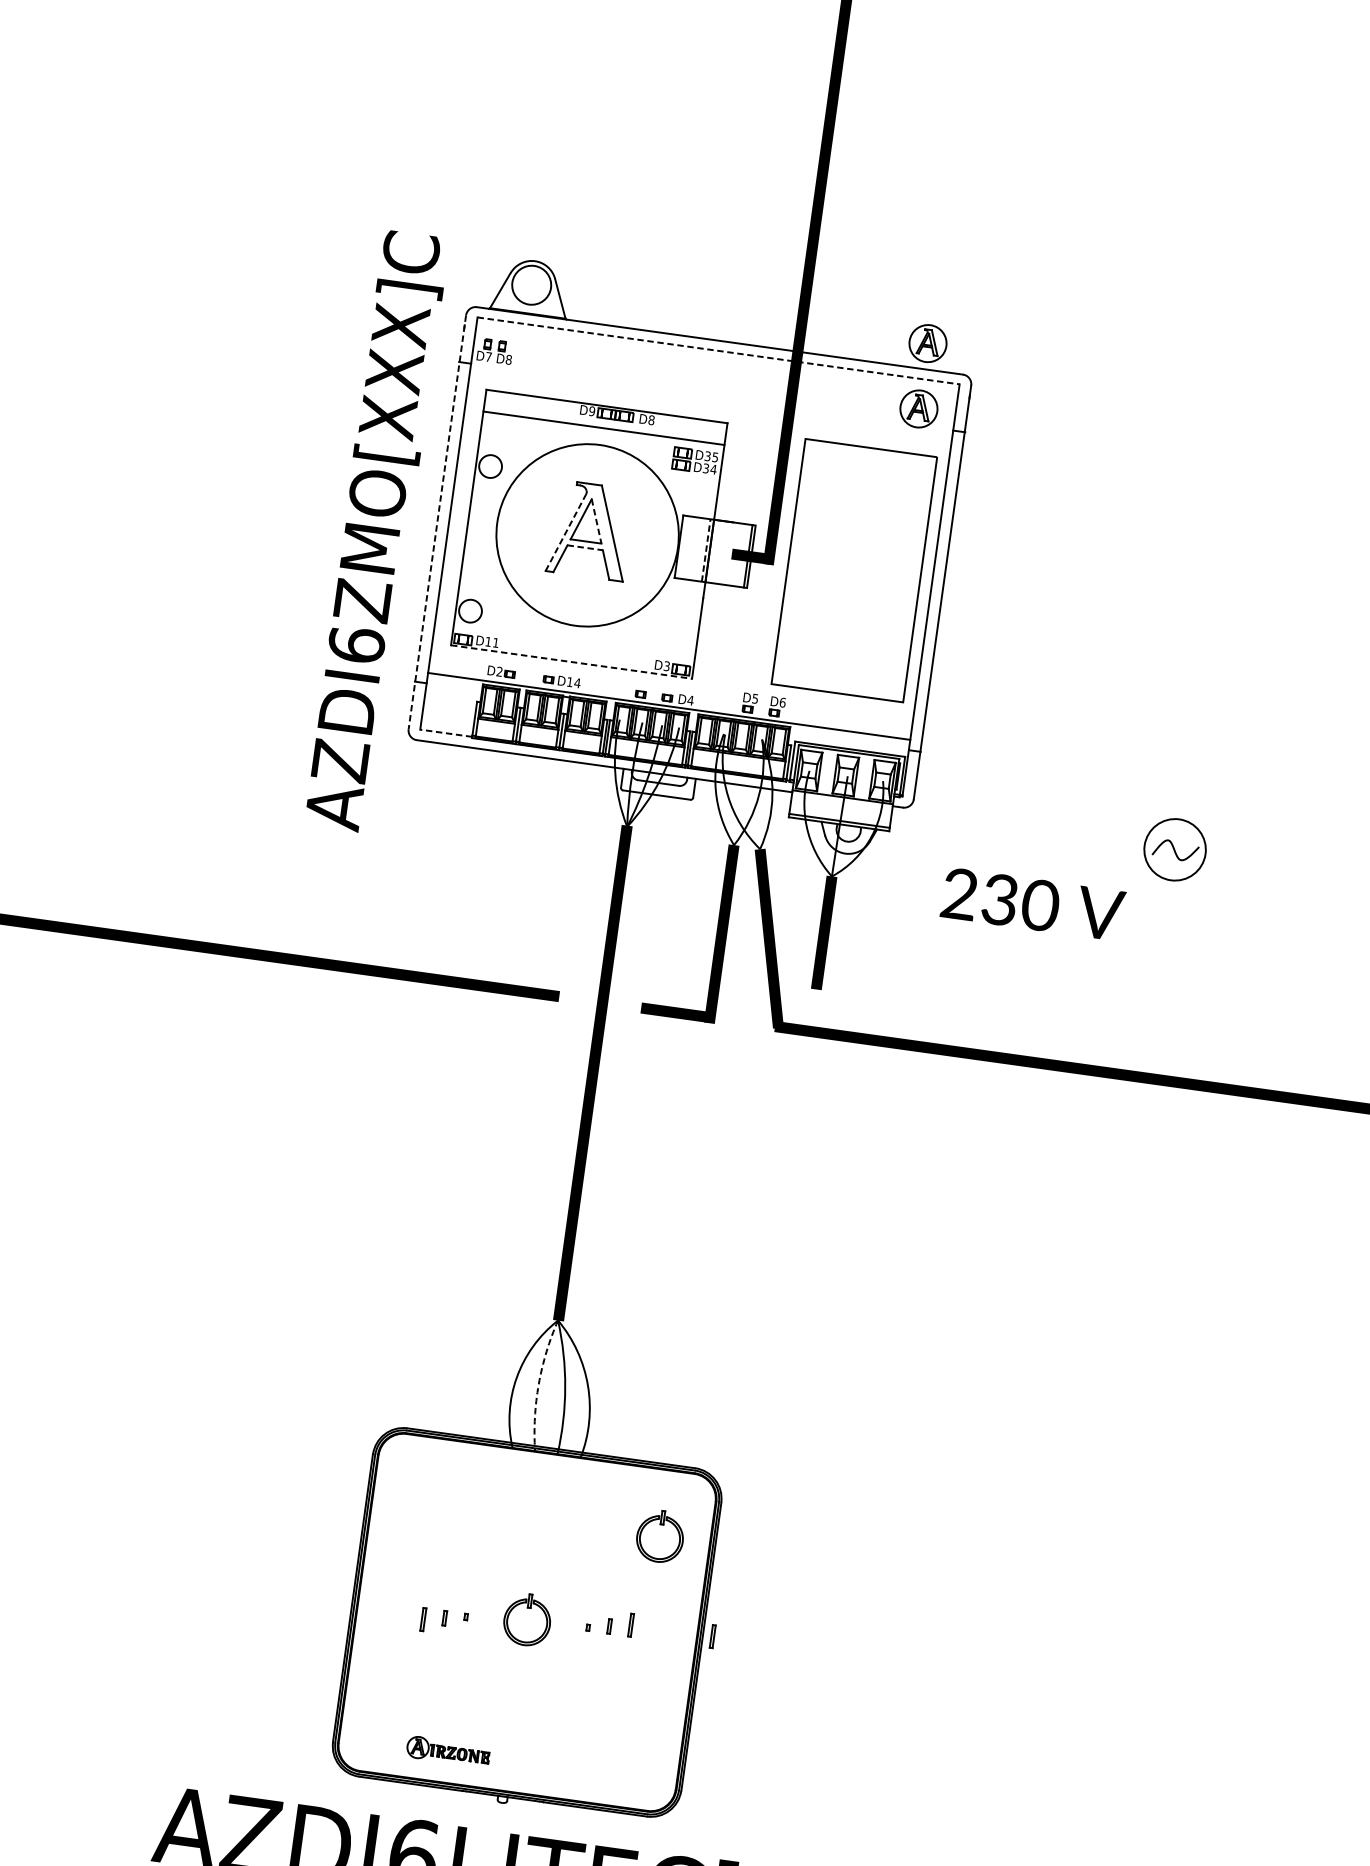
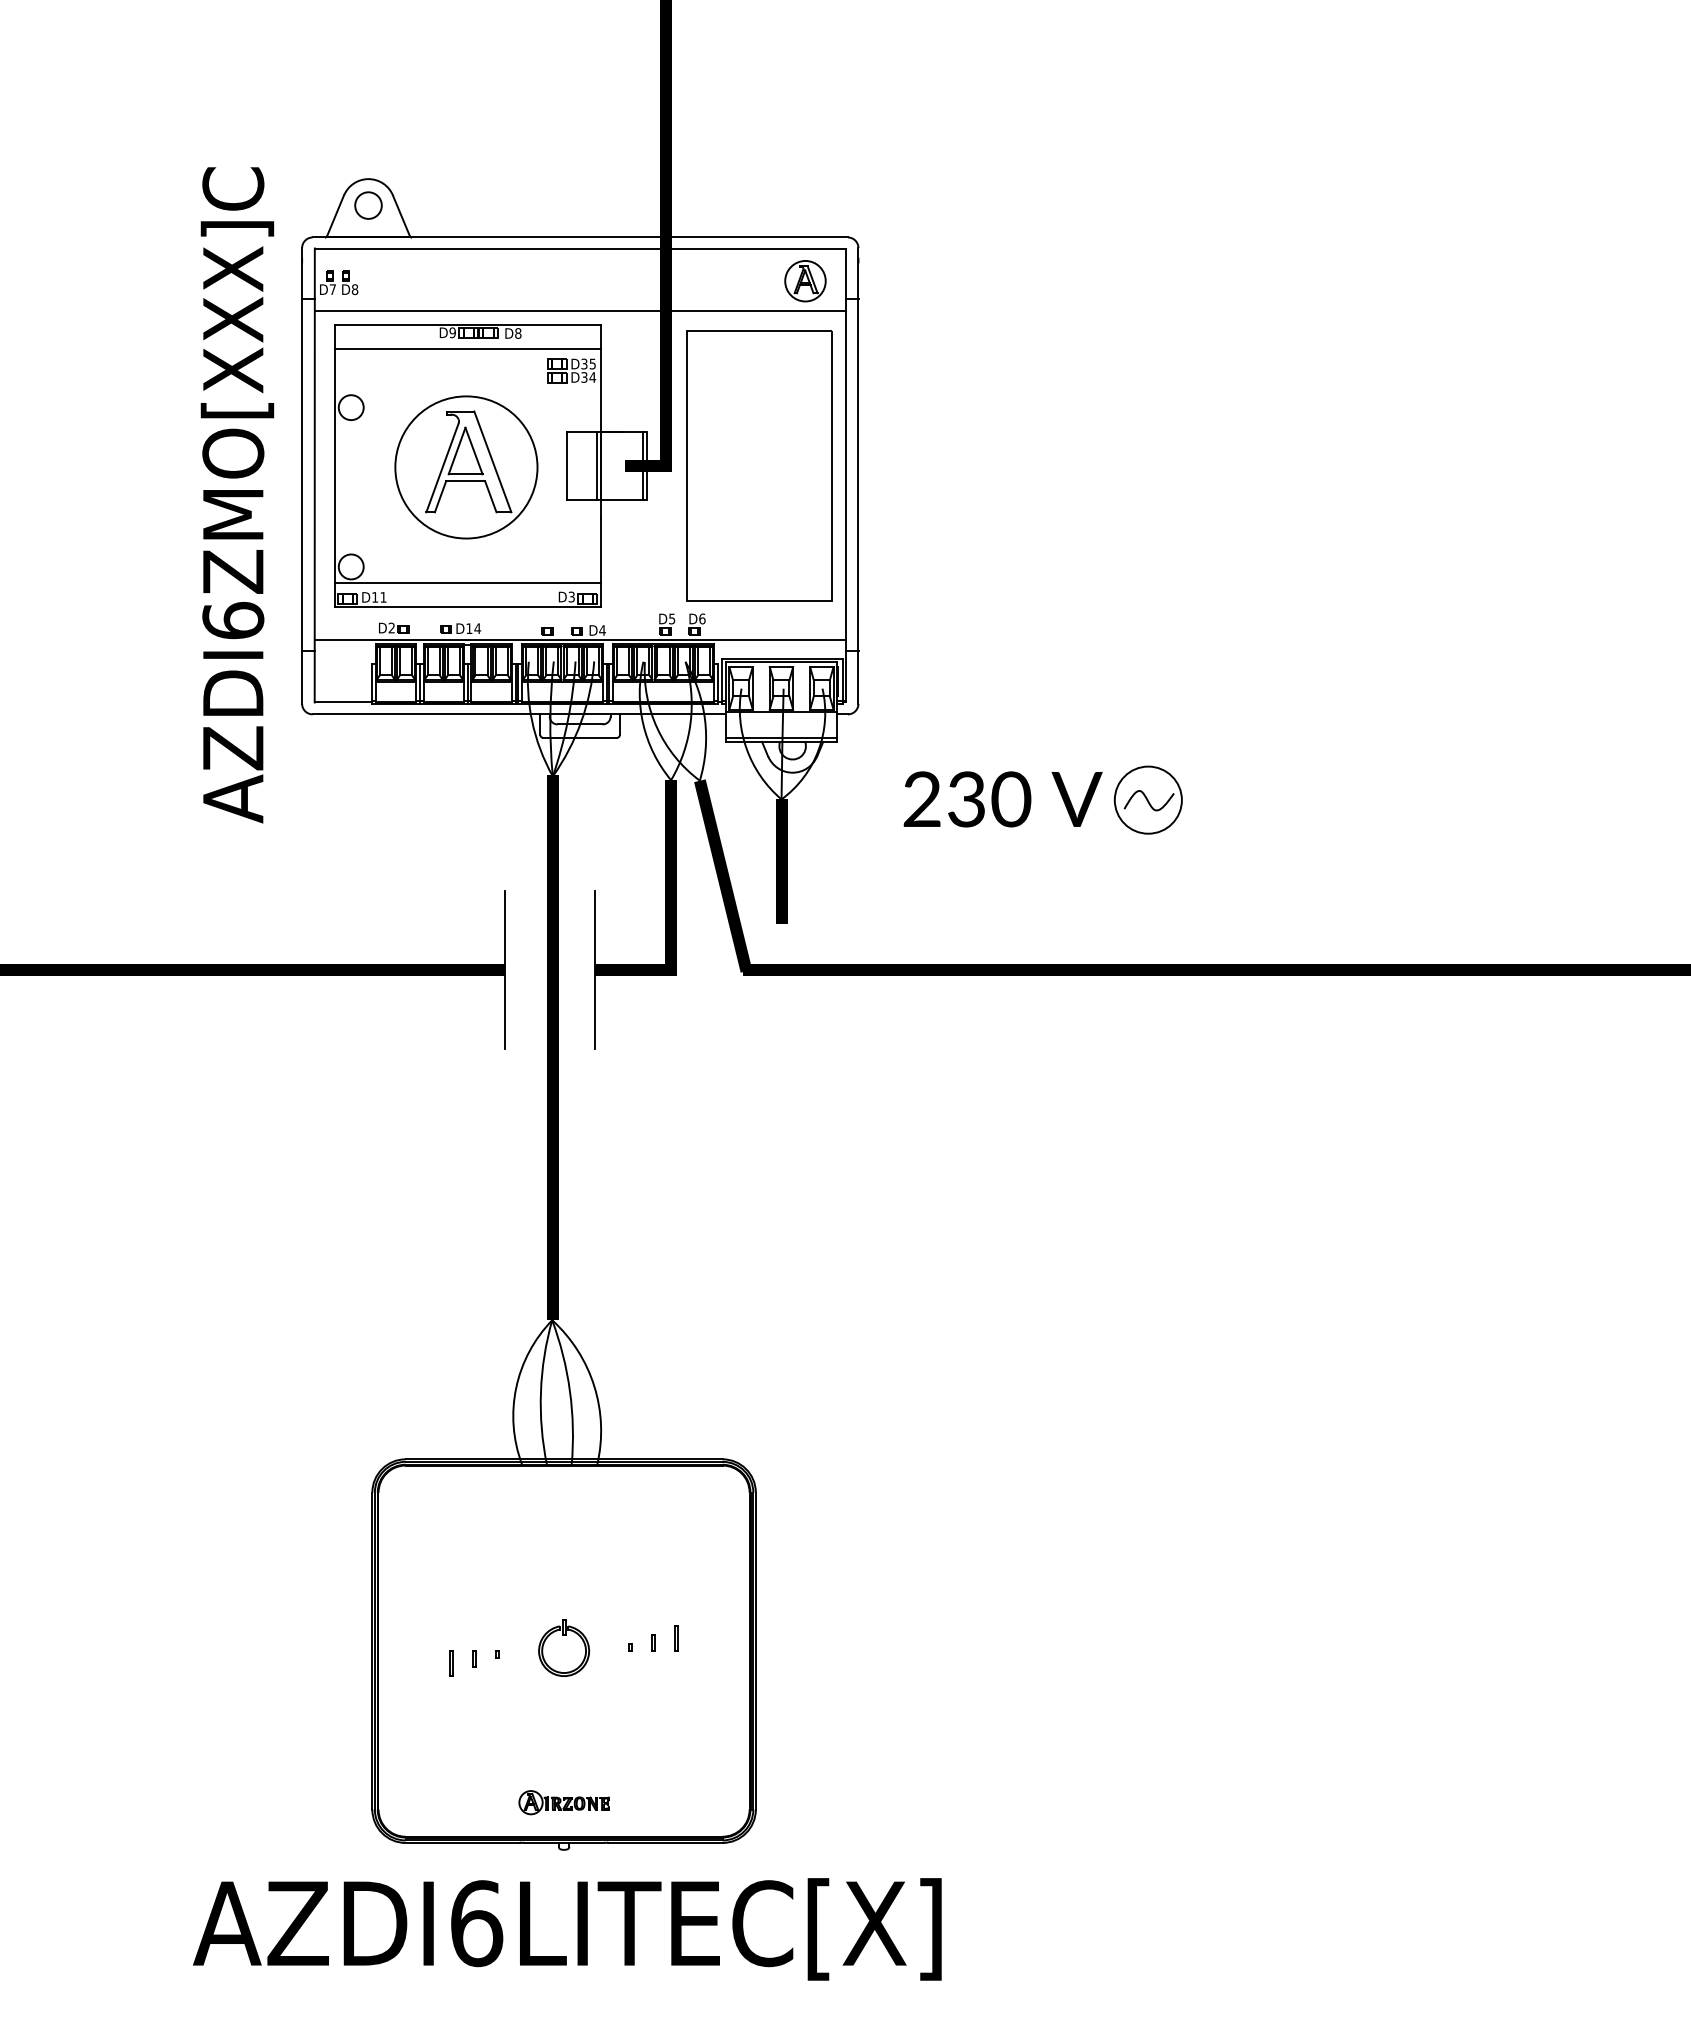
circle: (531, 285) -> (368, 205), size x0.62
part: (928, 343) -> (805, 209), removed
line: (718, 350) -> (580, 248), dashed -> solid
line: (710, 407) -> (579, 310), added
line: (596, 521) -> (474, 451), dashed -> solid
line: (437, 522) -> (302, 475), dashed -> solid
line: (565, 532) -> (442, 467), dashed -> solid
circle: (587, 535) -> (466, 467), size x0.71
line: (585, 548) -> (466, 481), dashed -> solid
line: (705, 549) -> (596, 465), dashed -> solid
line: (574, 639) -> (467, 582), added
line: (571, 661) -> (468, 606), dashed -> solid
line: (446, 733) -> (343, 702), dashed -> solid
part: (1174, 849) -> (1147, 799), moved
line: (559, 996) -> (505, 969), added
line: (641, 1008) -> (595, 970), added
arc: (538, 1384) -> (540, 1392), dashed -> solid
part: (662, 1524) -> (695, 1525), removed
line: (711, 1636) -> (765, 1638), removed
part: (447, 1751) -> (563, 1802), moved

